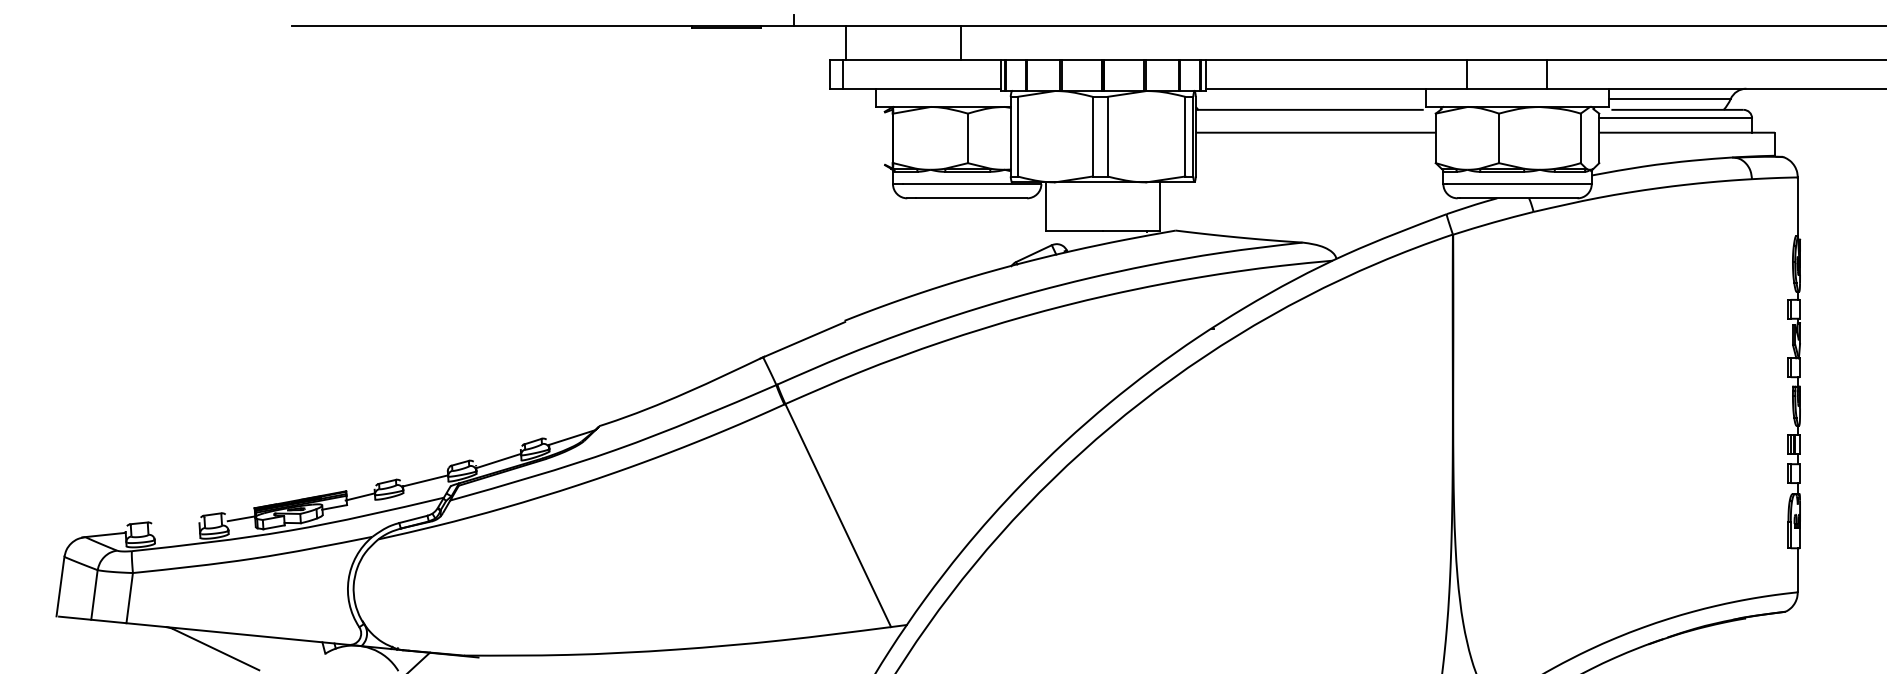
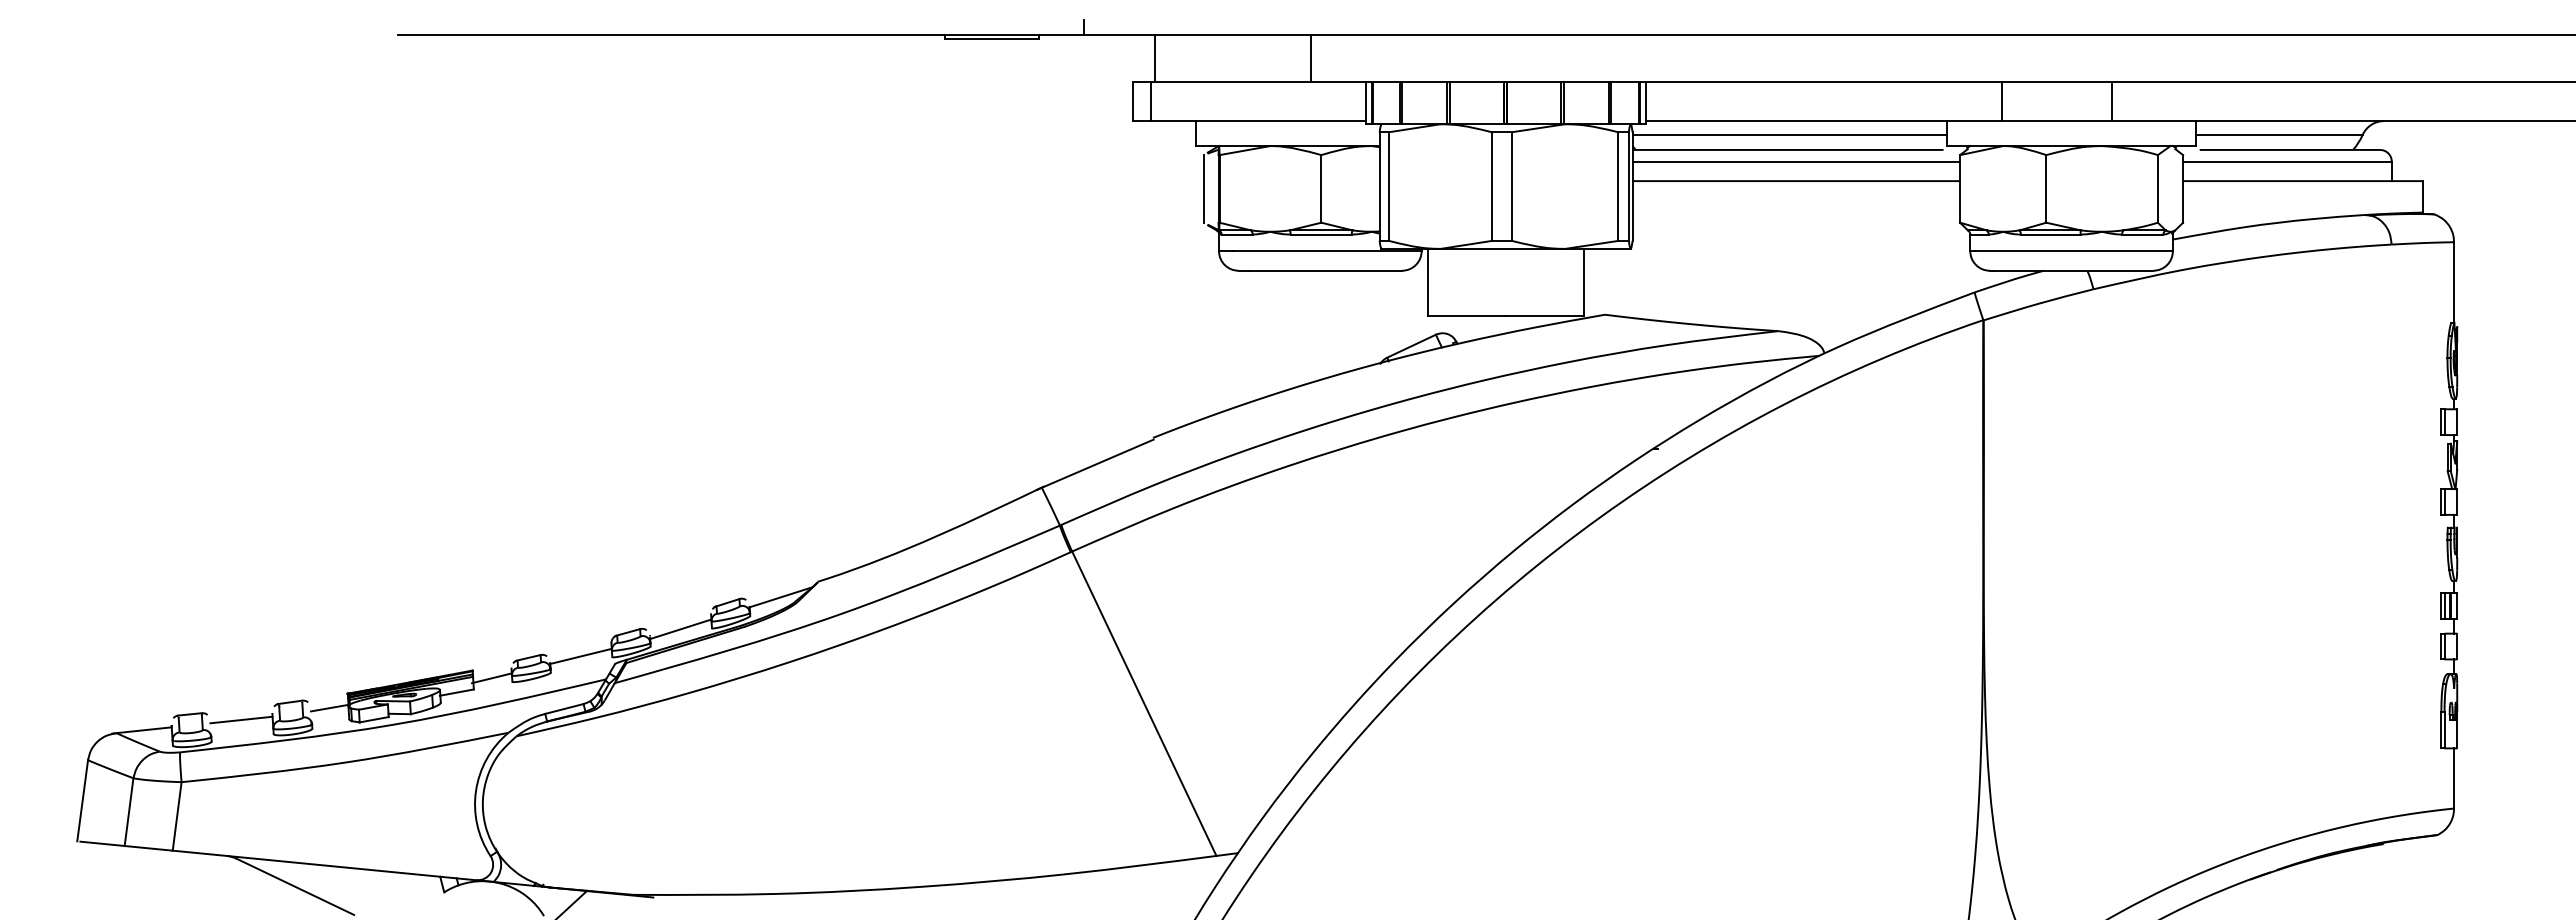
line: (1310, 99) -> (1789, 135), added
line: (1316, 118) -> (1796, 161), added
line: (881, 138) -> (1203, 188), added
line: (176, 527) -> (241, 719), added

